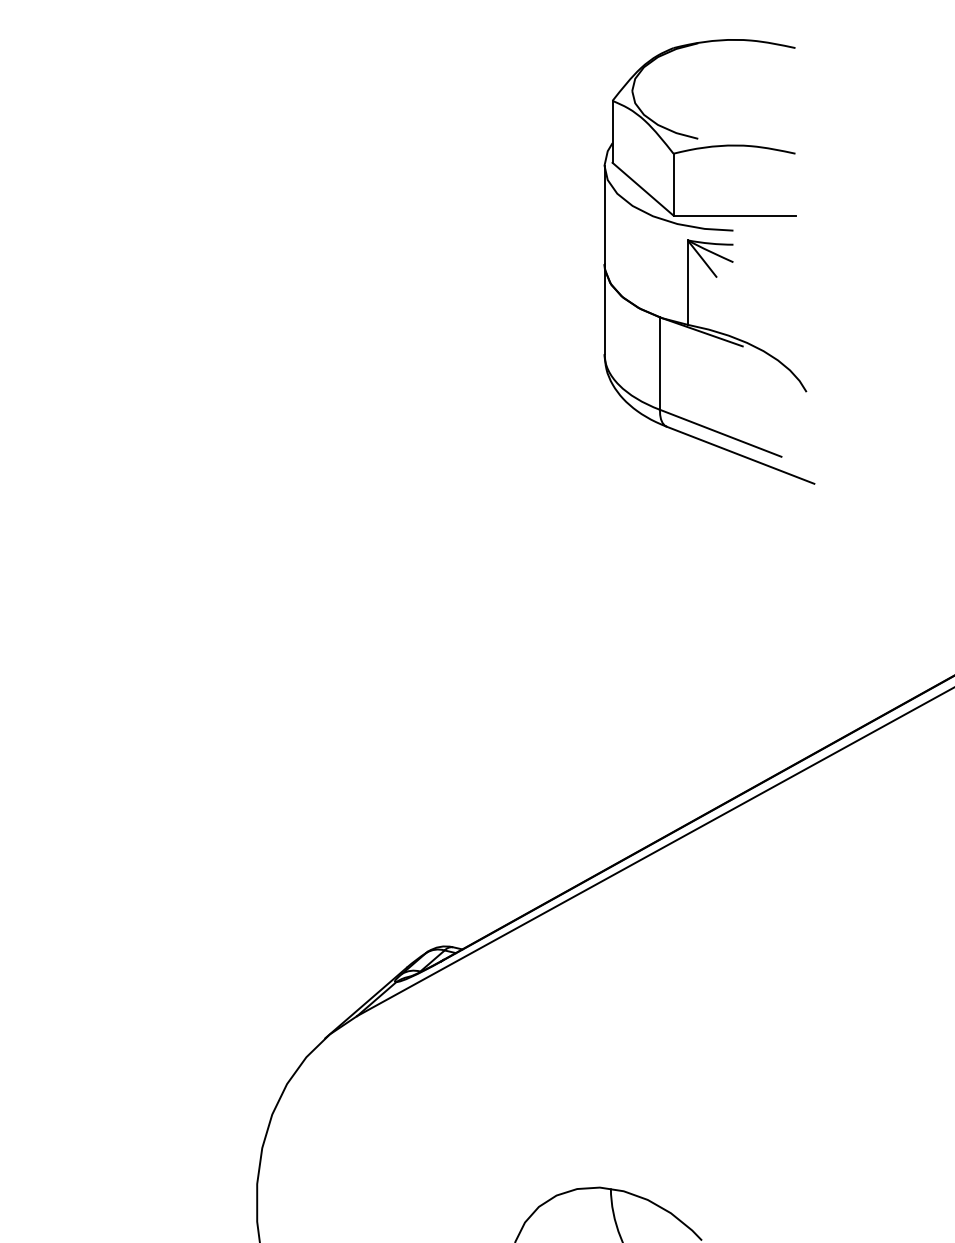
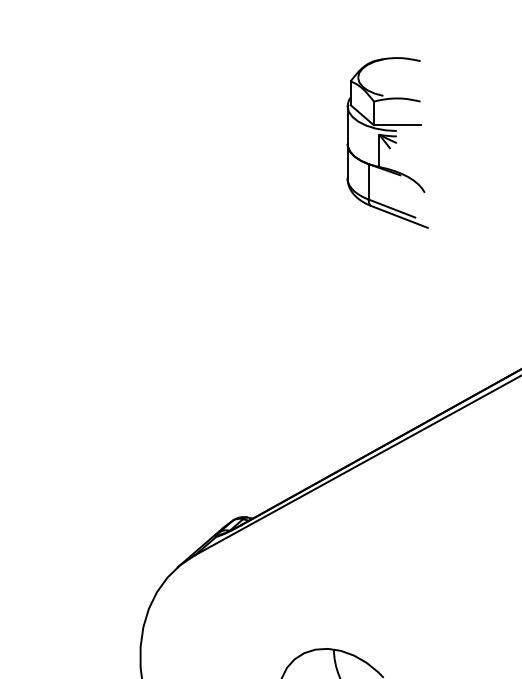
part: (708, 261) -> (387, 142), size x0.7

